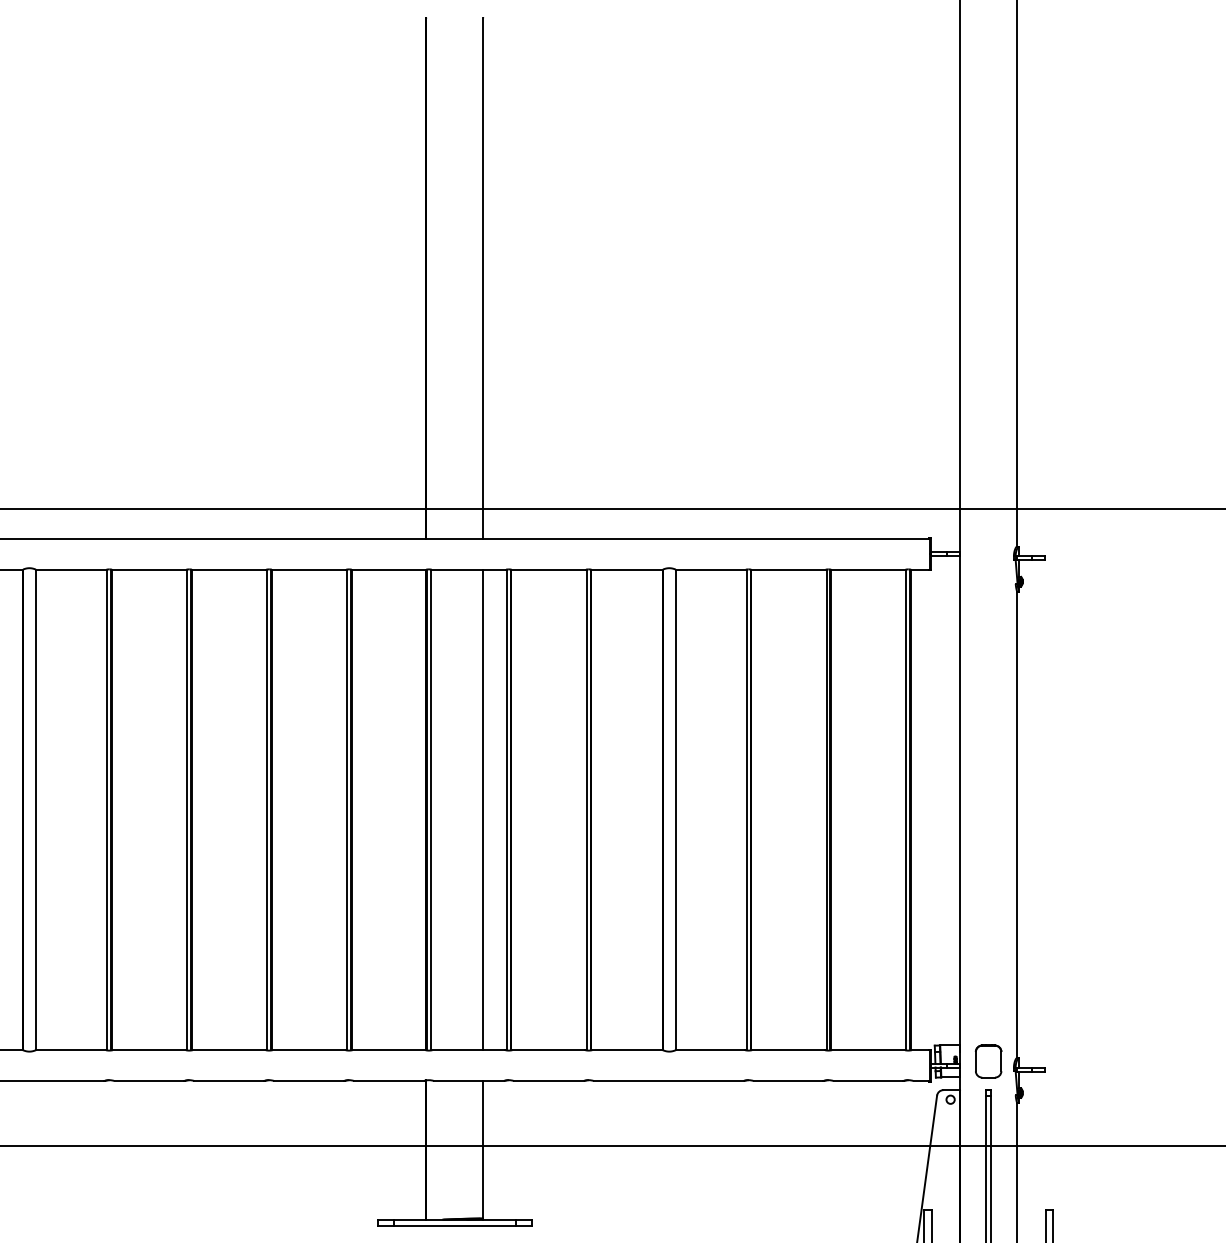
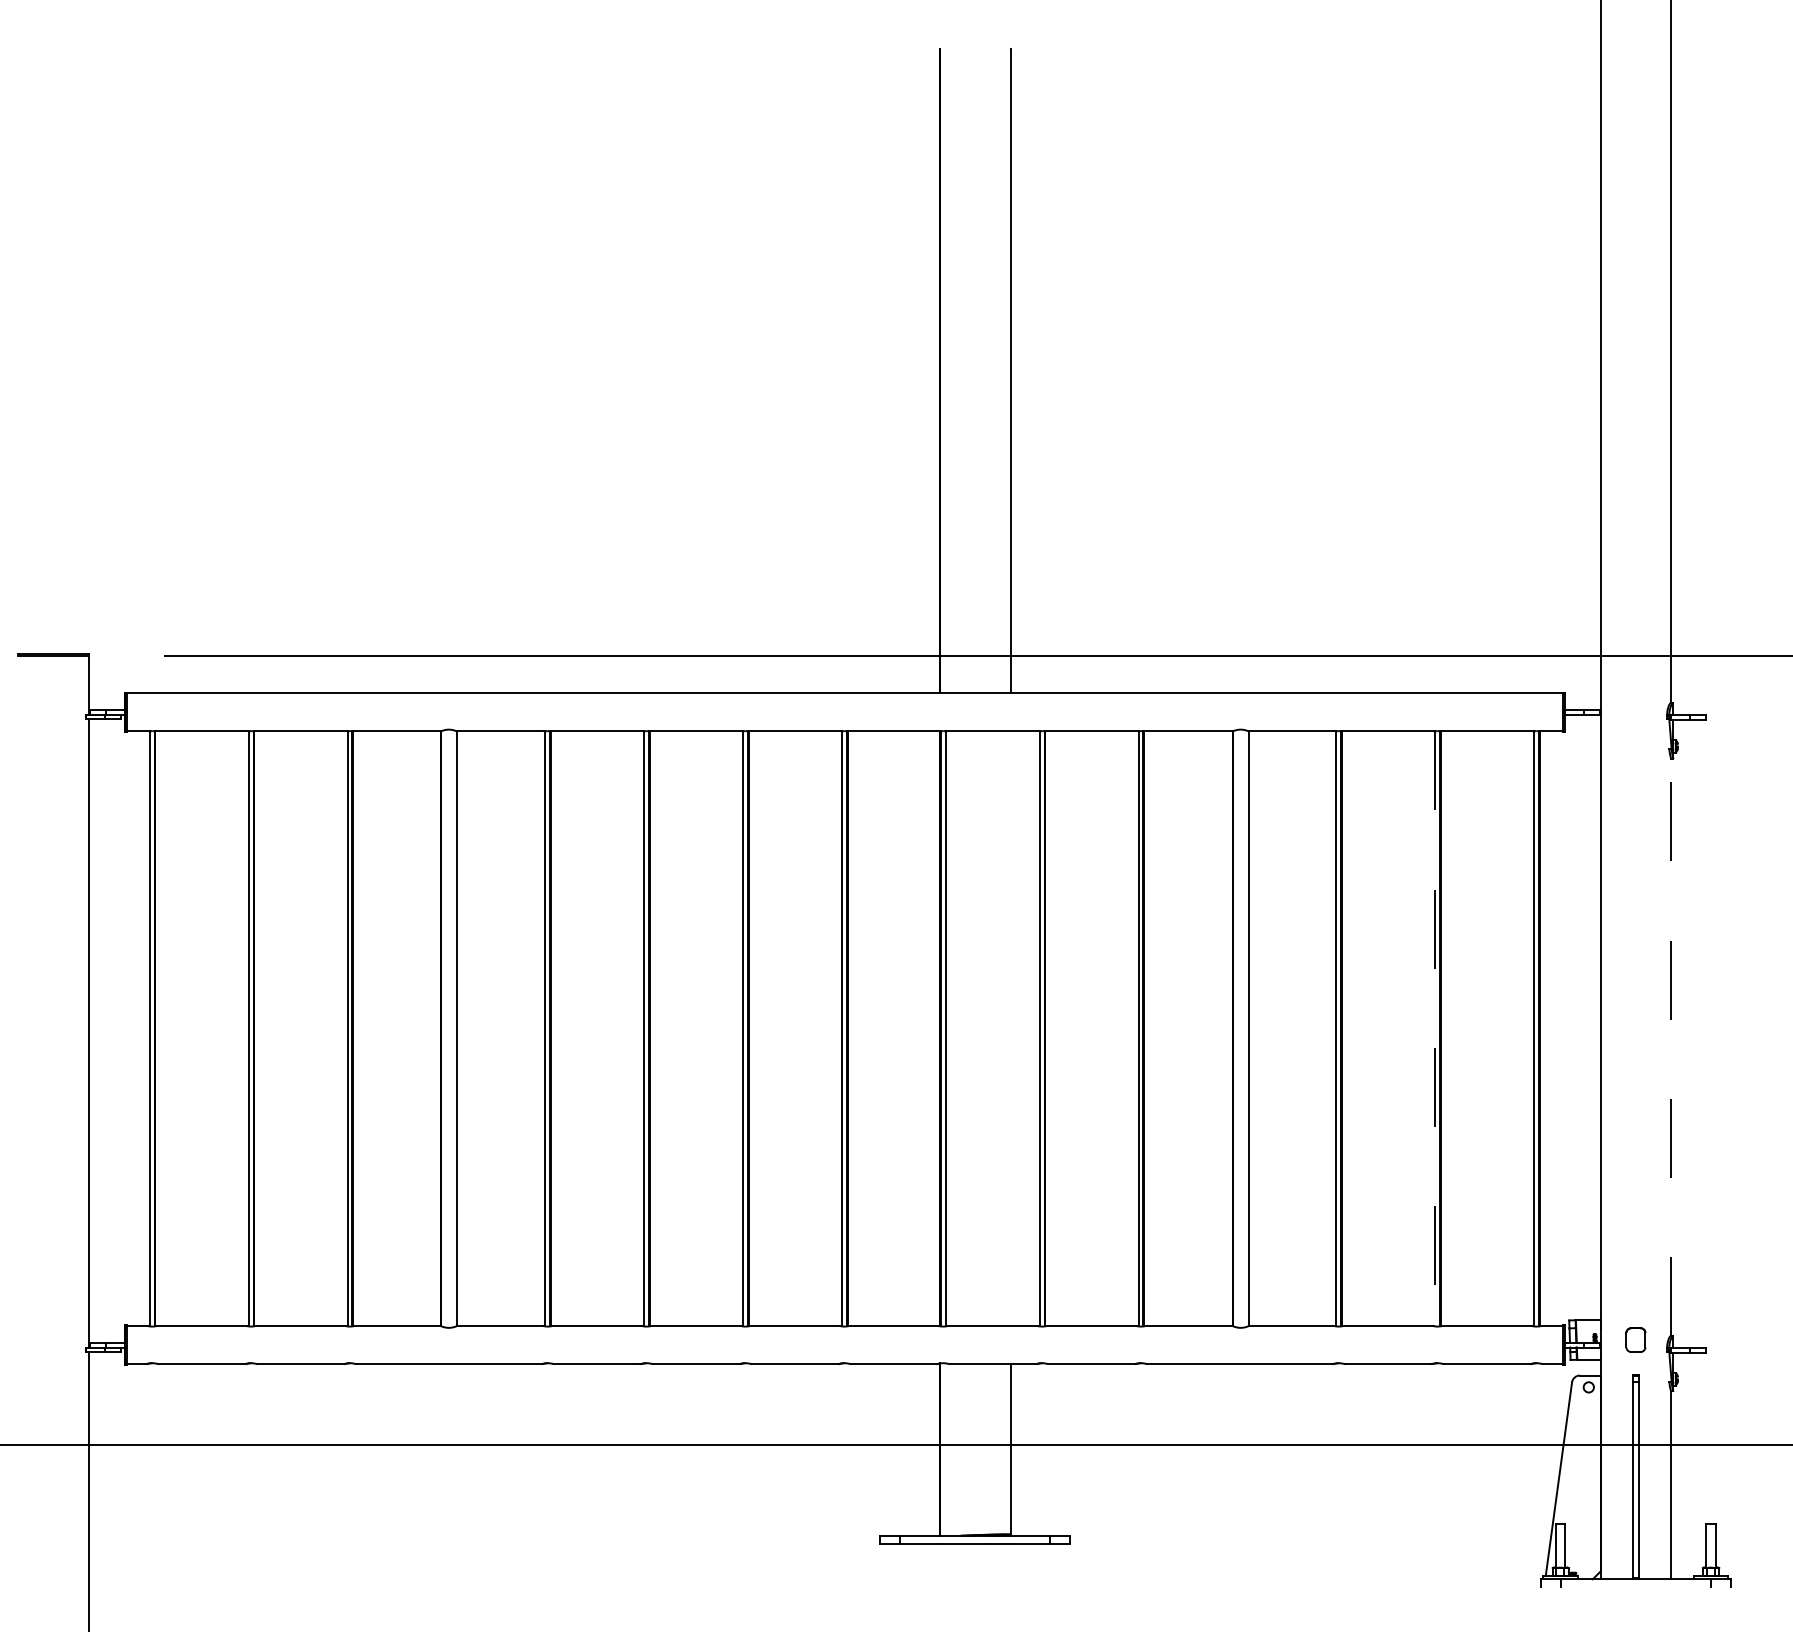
line: (483, 809) -> (1010, 1028), removed
line: (826, 809) -> (1435, 1028), solid -> dashed
line: (1017, 825) -> (1671, 1047), solid -> dashed
part: (988, 1061) -> (1635, 1339), size x0.6

